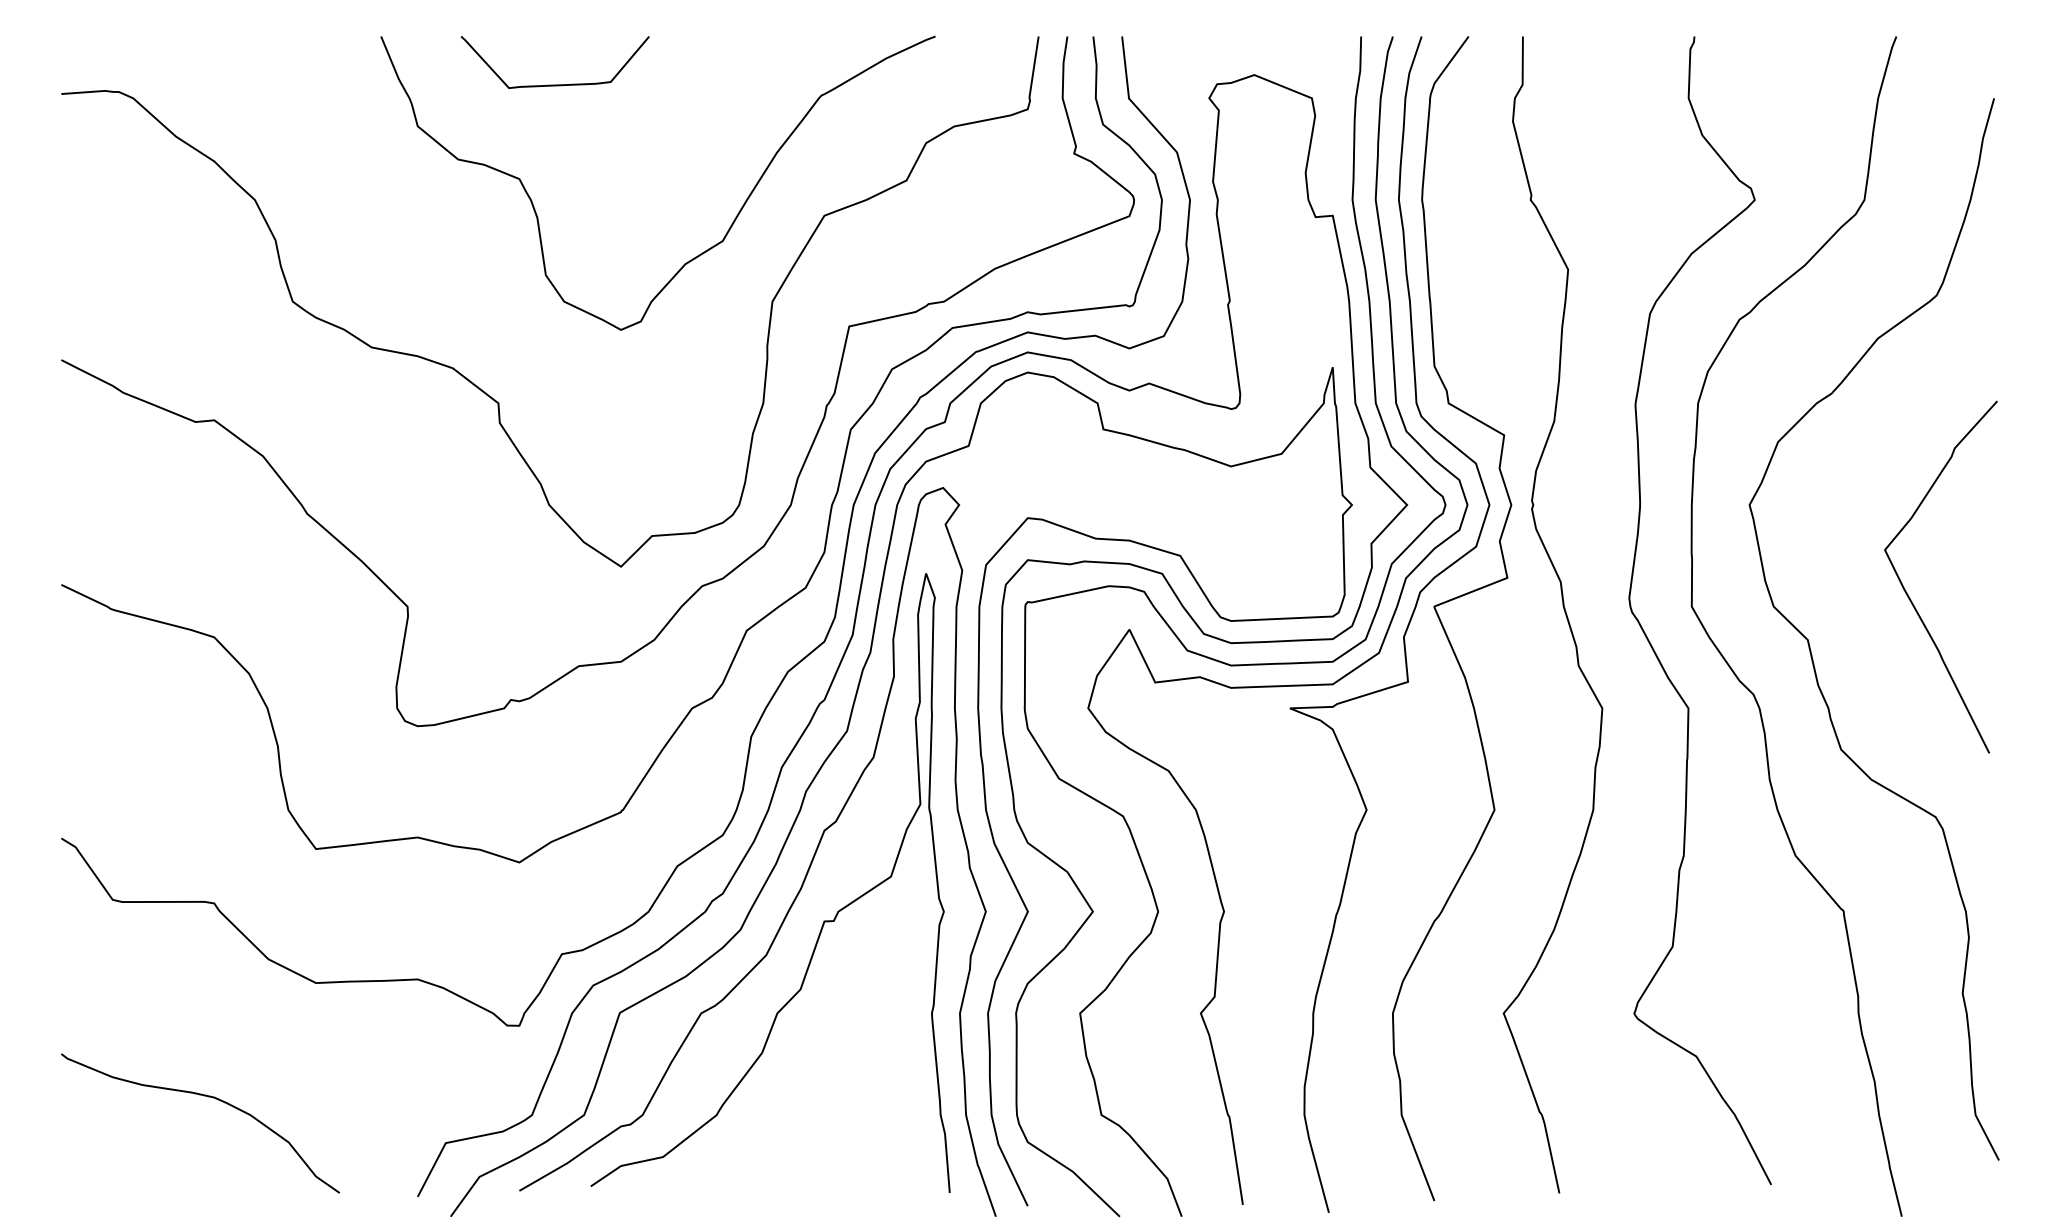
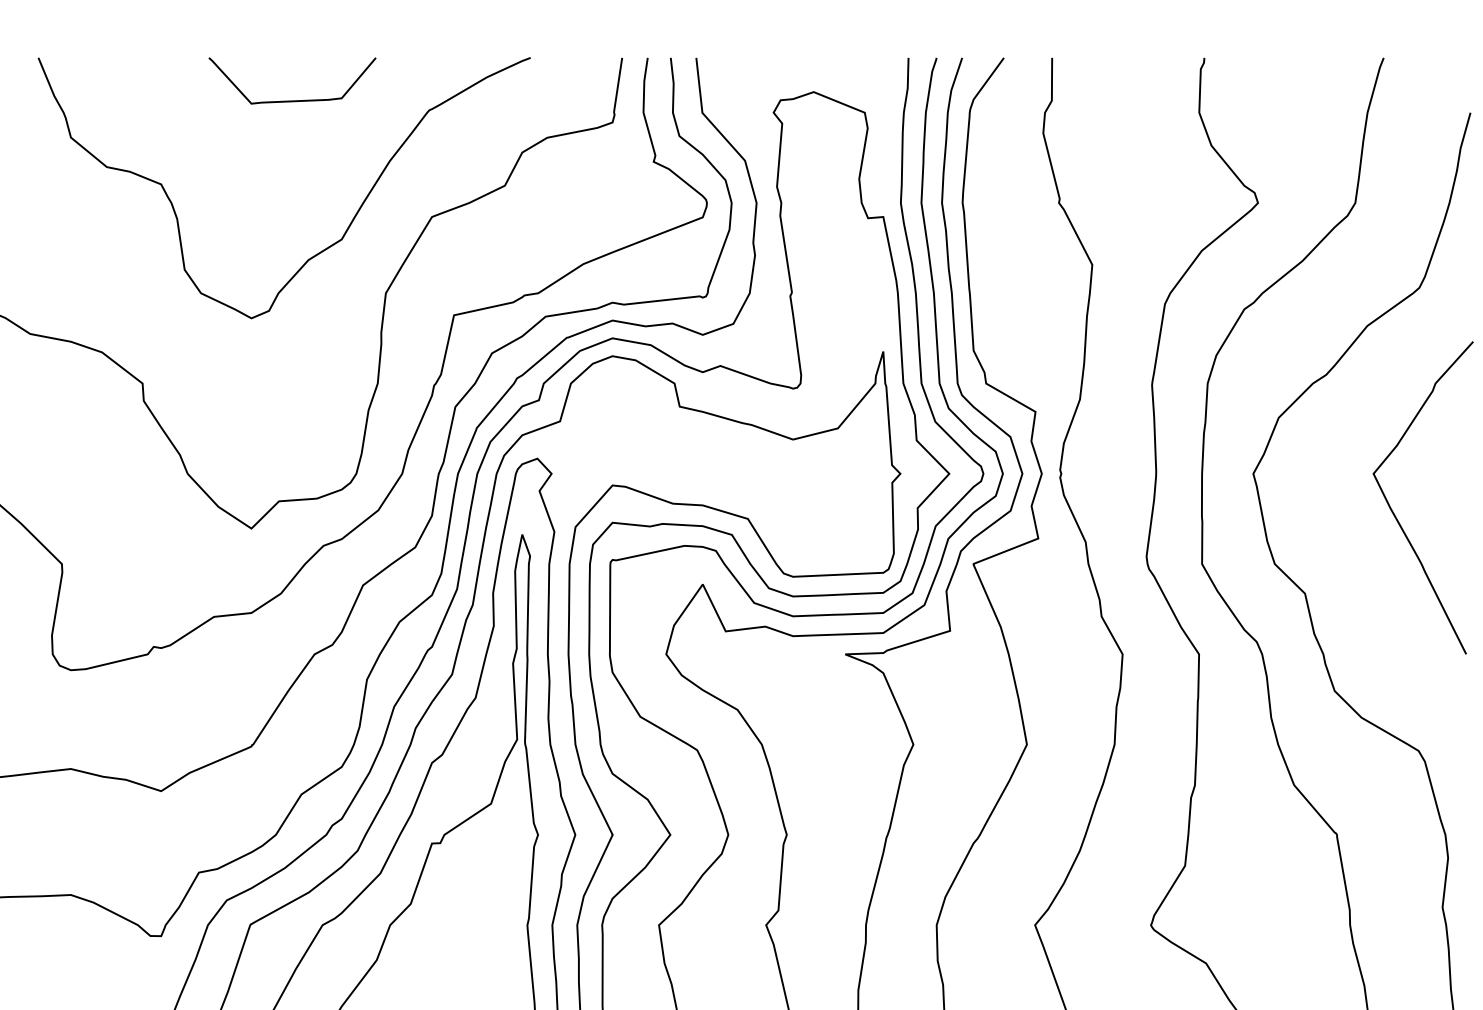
curve: (554, 84) -> (291, 100), moved
curve: (1907, 592) -> (1393, 511), moved

